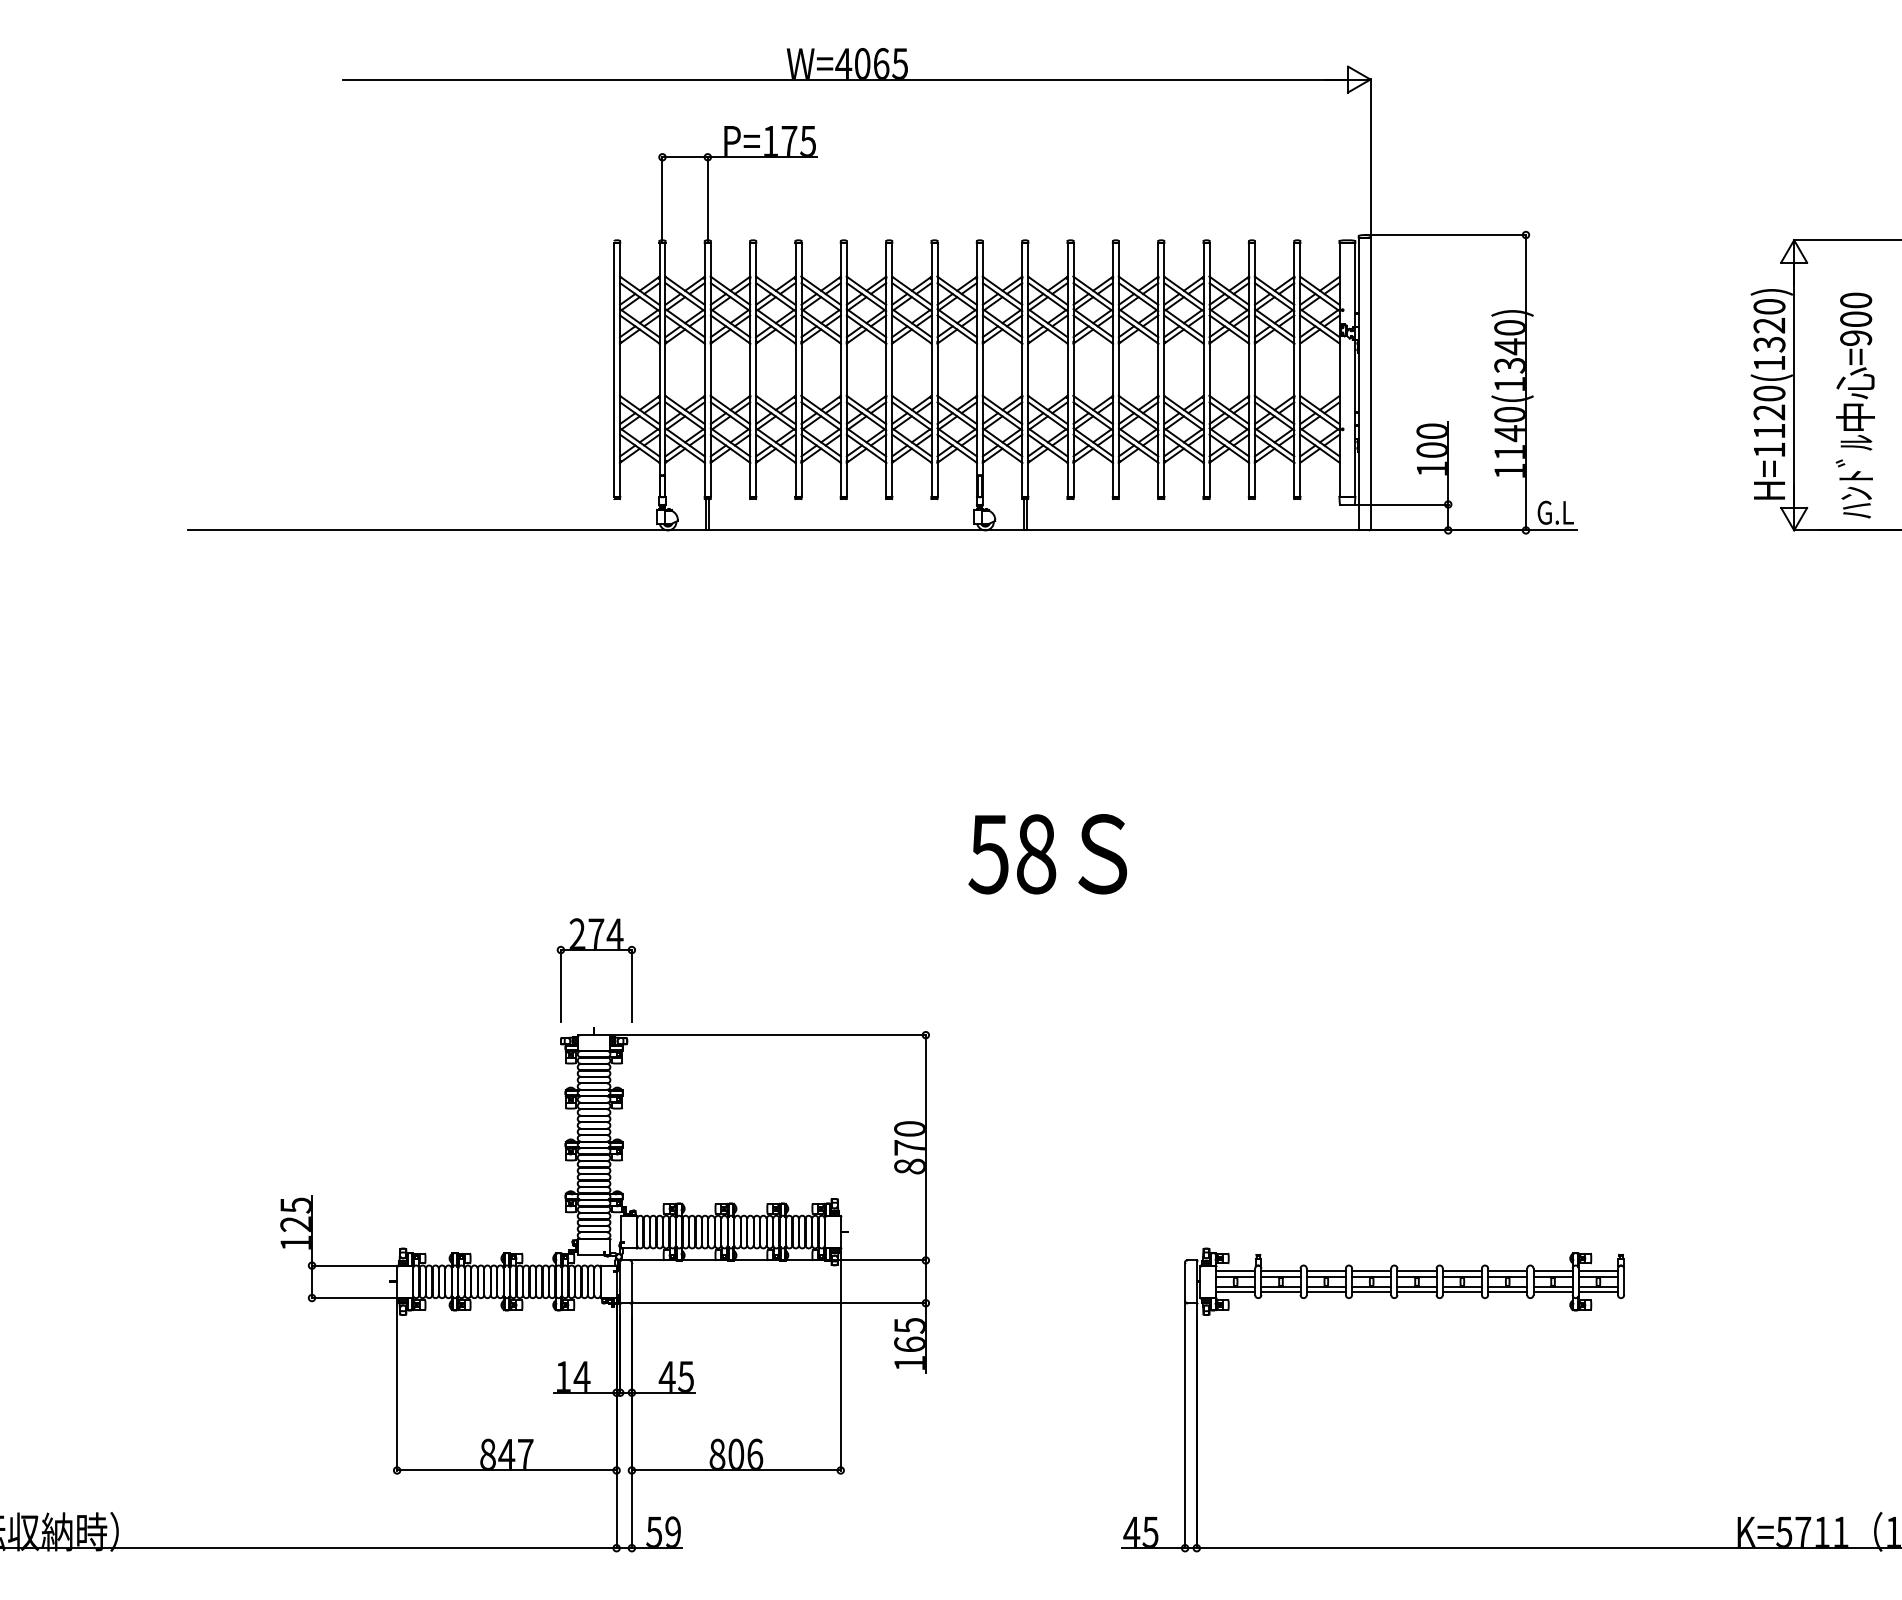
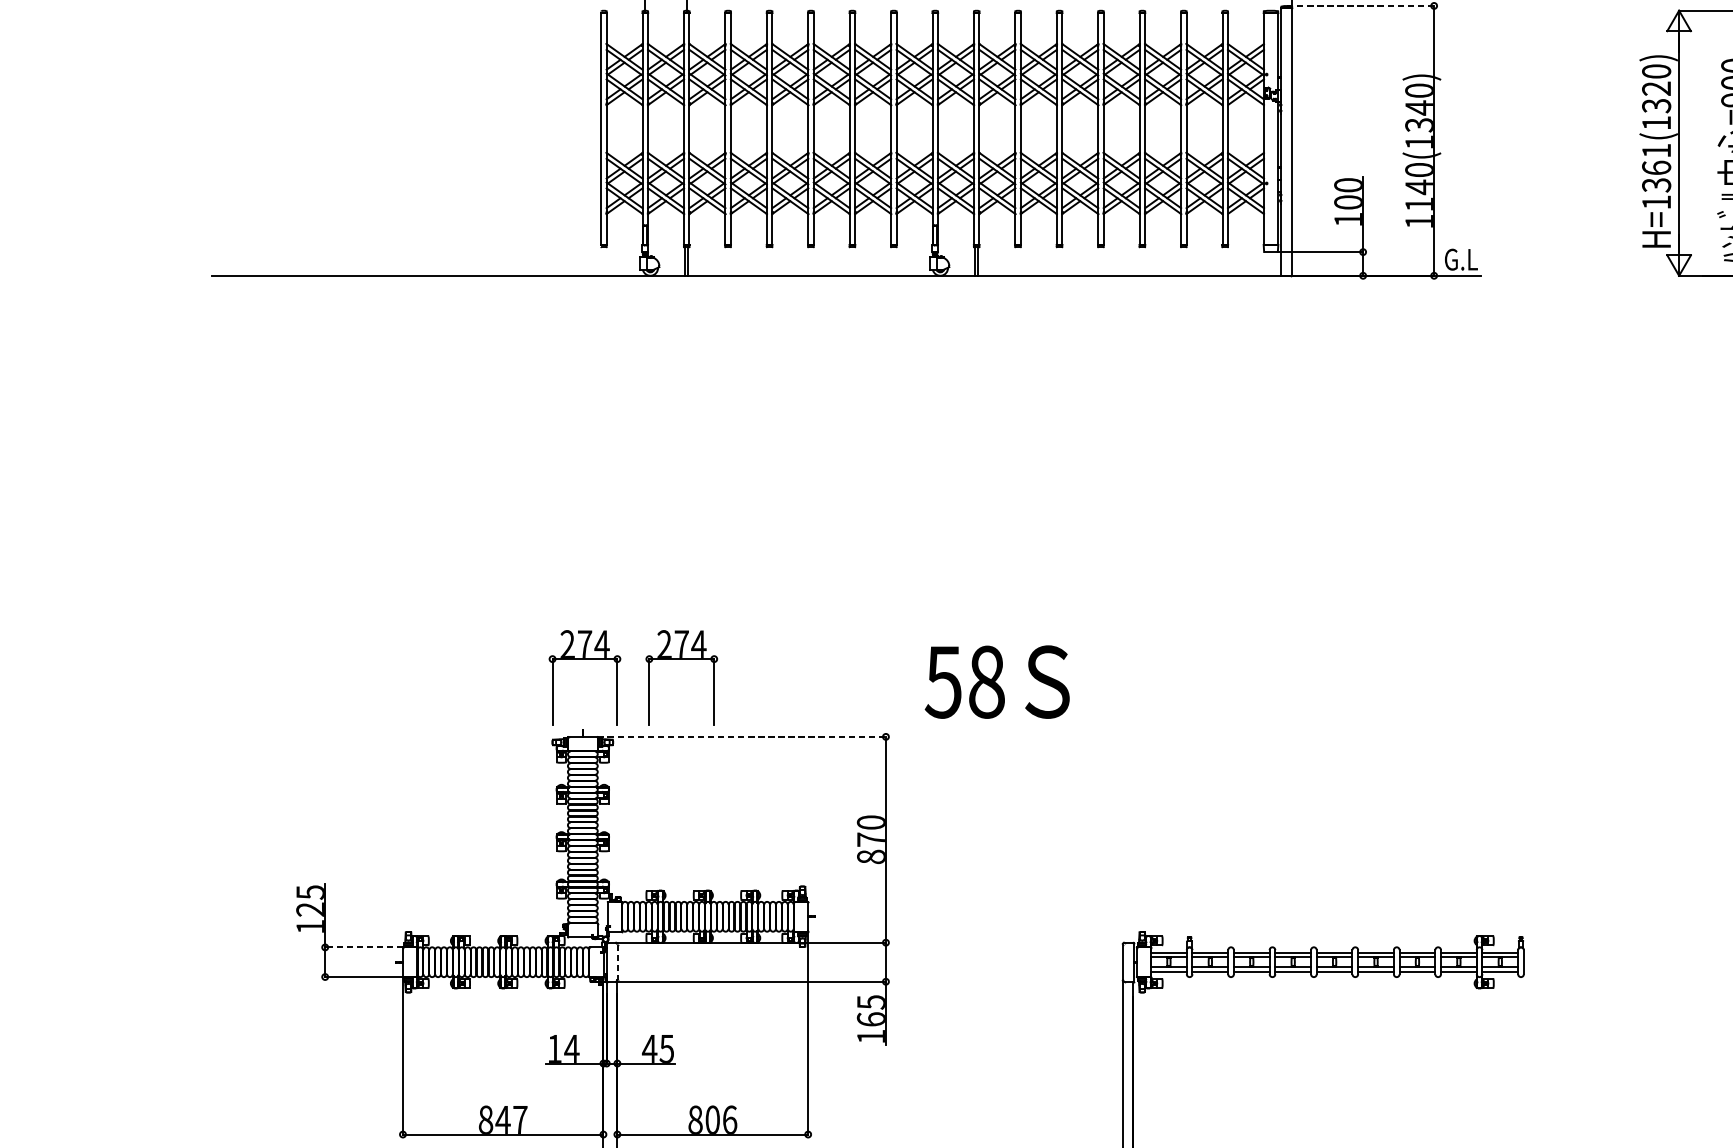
line: (1445, 235) -> (1360, 6), solid -> dashed
text: (1769, 412) -> (1656, 168), H=1120(1320) -> H=1361(1320)
text: (1047, 854) -> (997, 682), moved
part: (701, 950) -> (680, 659), added
line: (768, 1035) -> (742, 737), solid -> dashed
line: (354, 1265) -> (364, 947), solid -> dashed
line: (632, 1282) -> (617, 962), solid -> dashed

